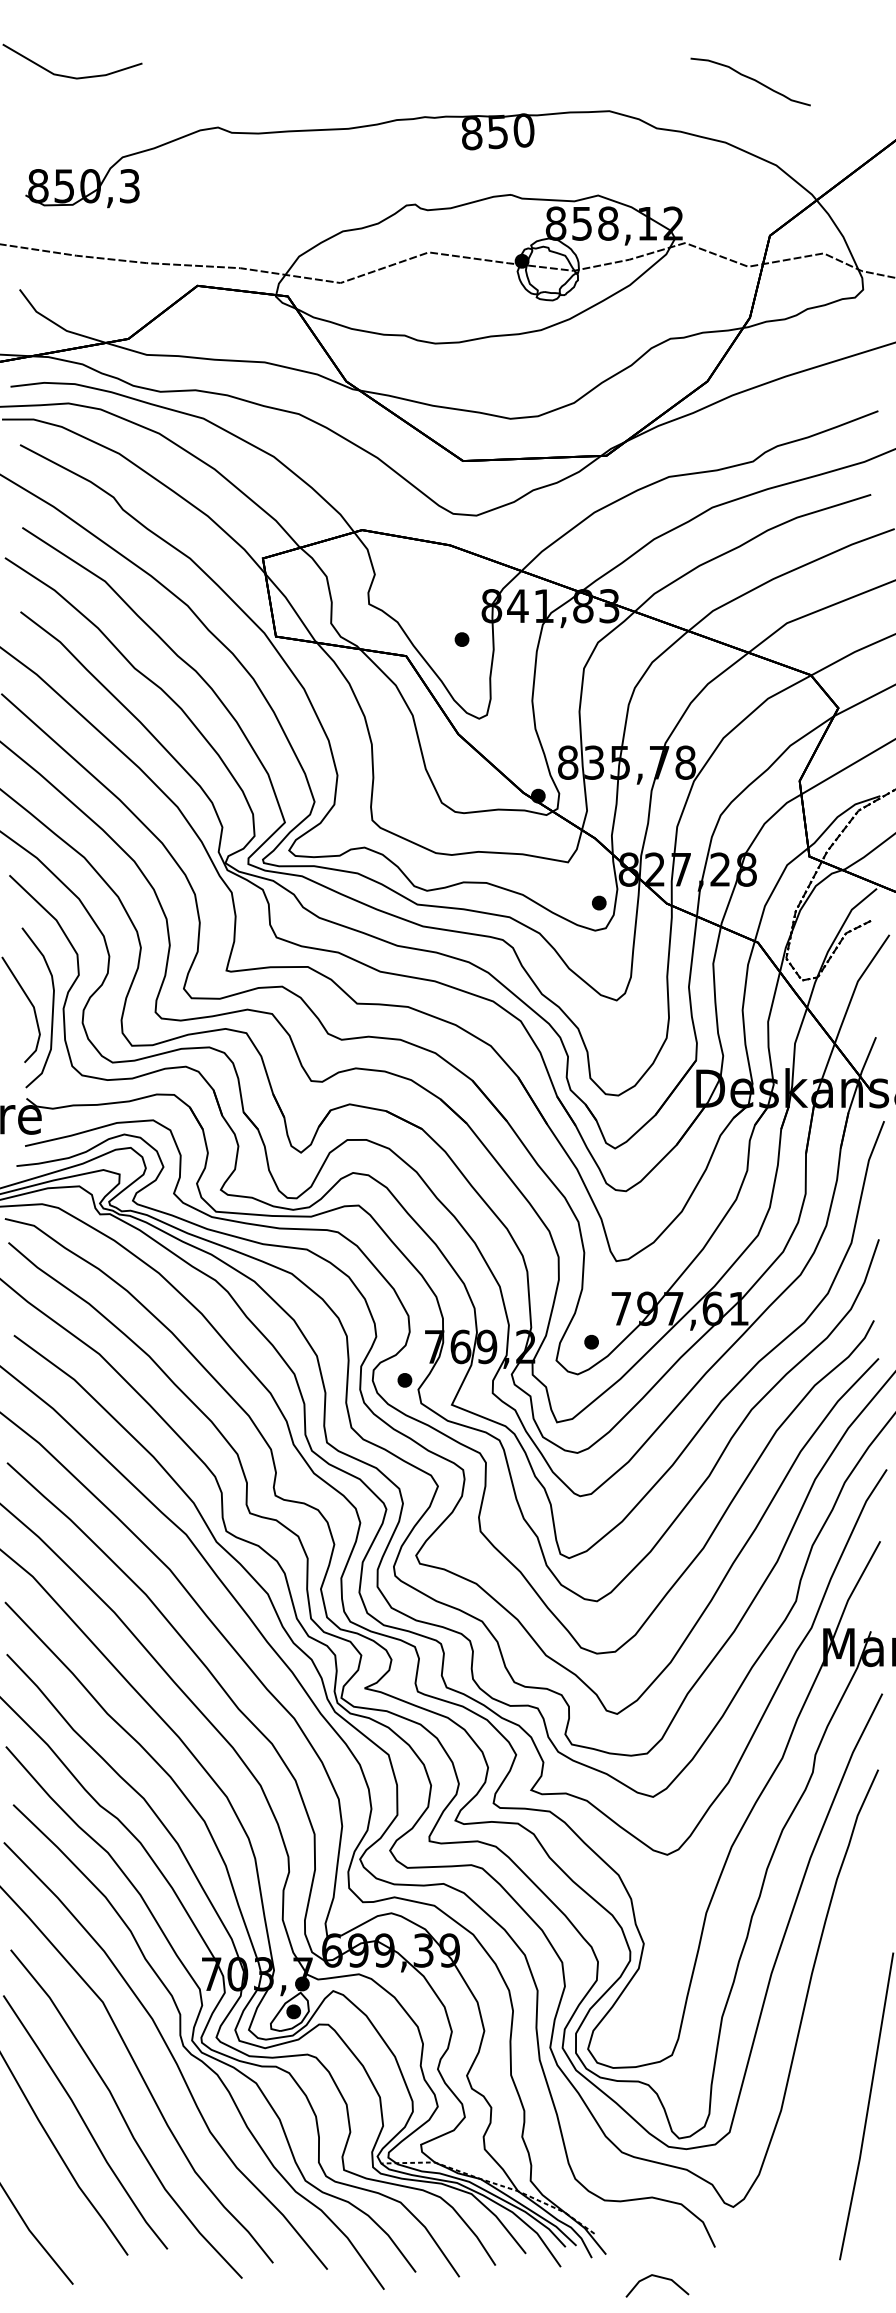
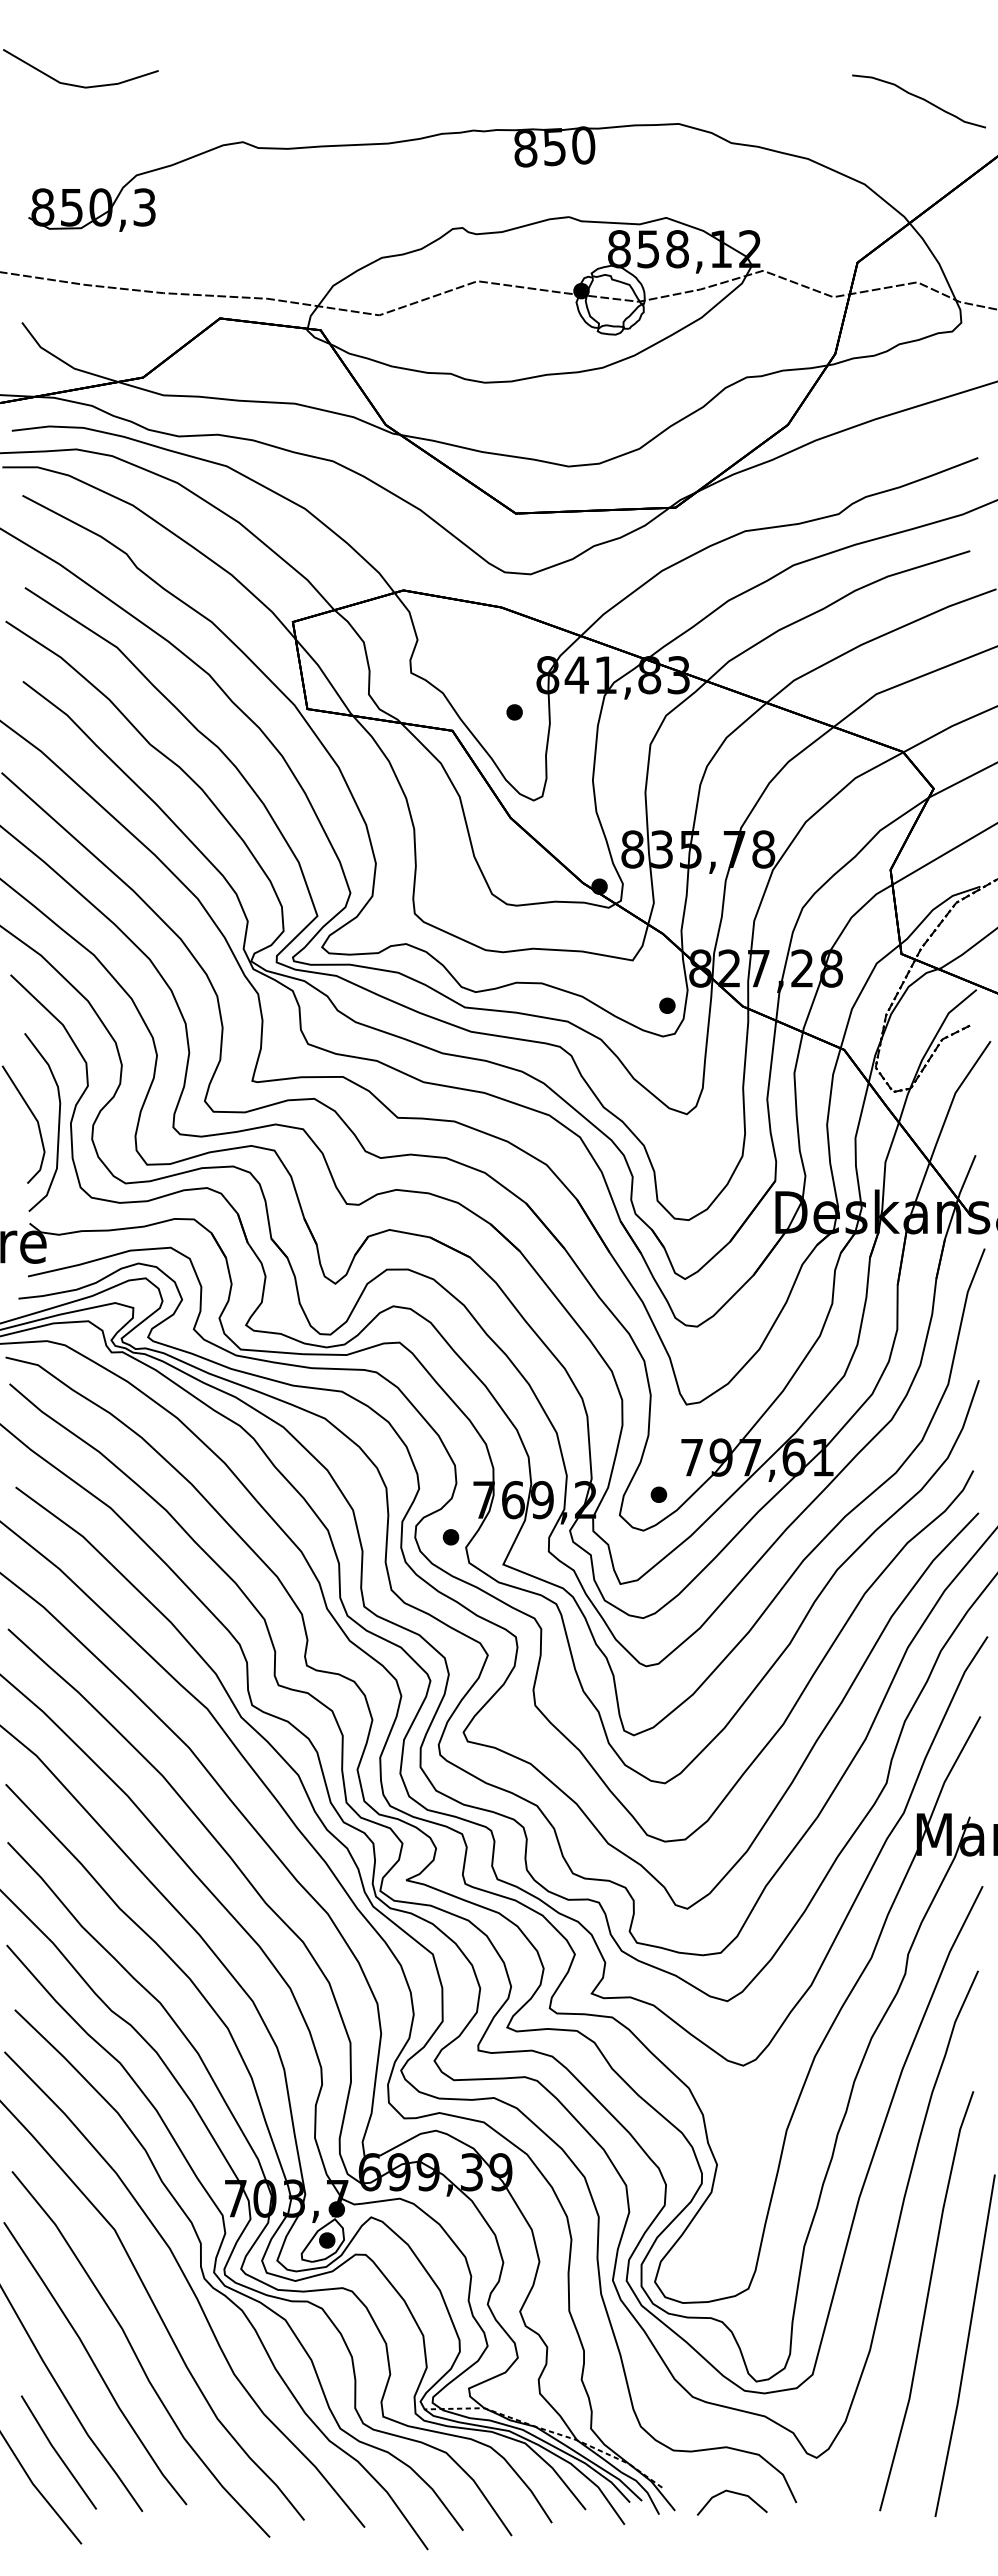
curve: (750, 79) -> (918, 98), moved
line: (831, 2066) -> (926, 2301), added
line: (51, 2202) -> (57, 2452), added
line: (657, 2277) -> (732, 2493), moved

